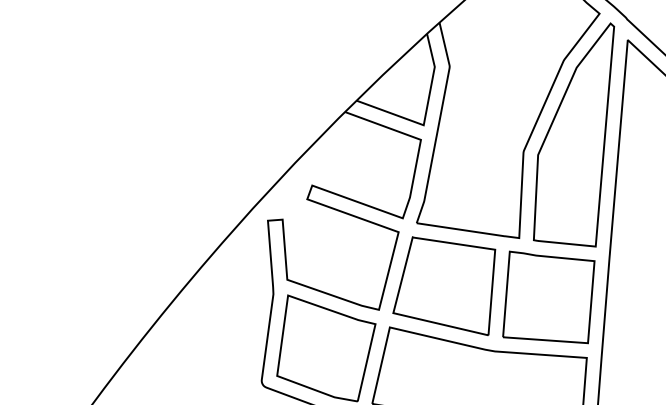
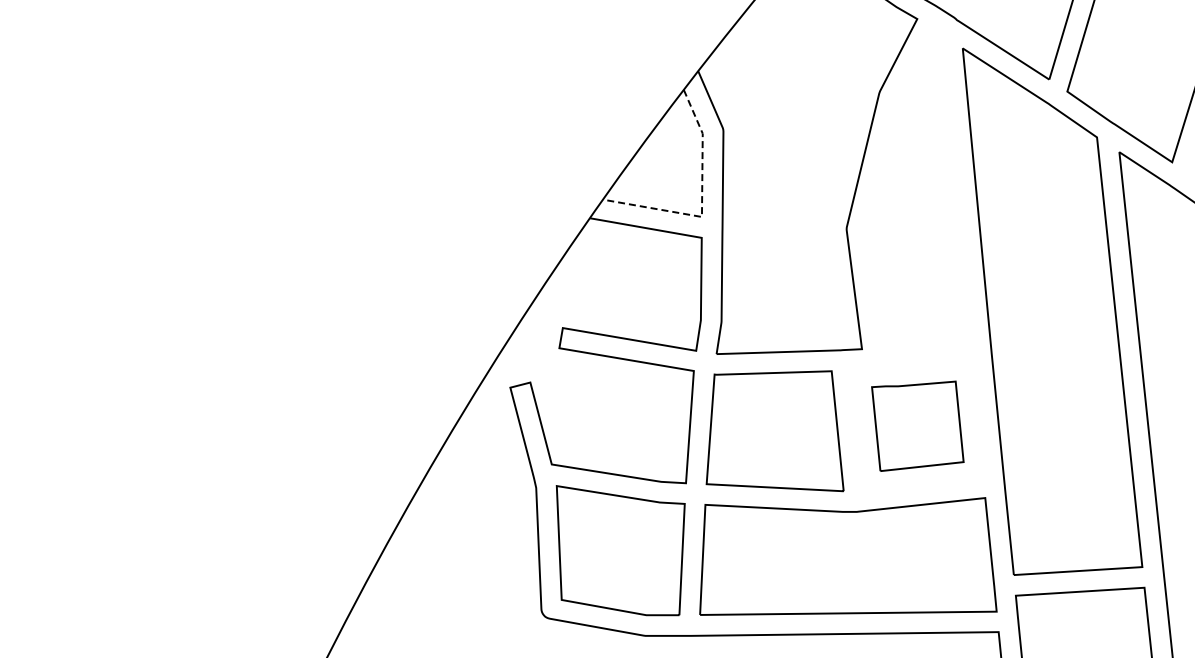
line: (425, 115) -> (702, 202), solid -> dashed
part: (579, 132) -> (918, 188), removed
part: (548, 299) -> (917, 426), size x0.7

